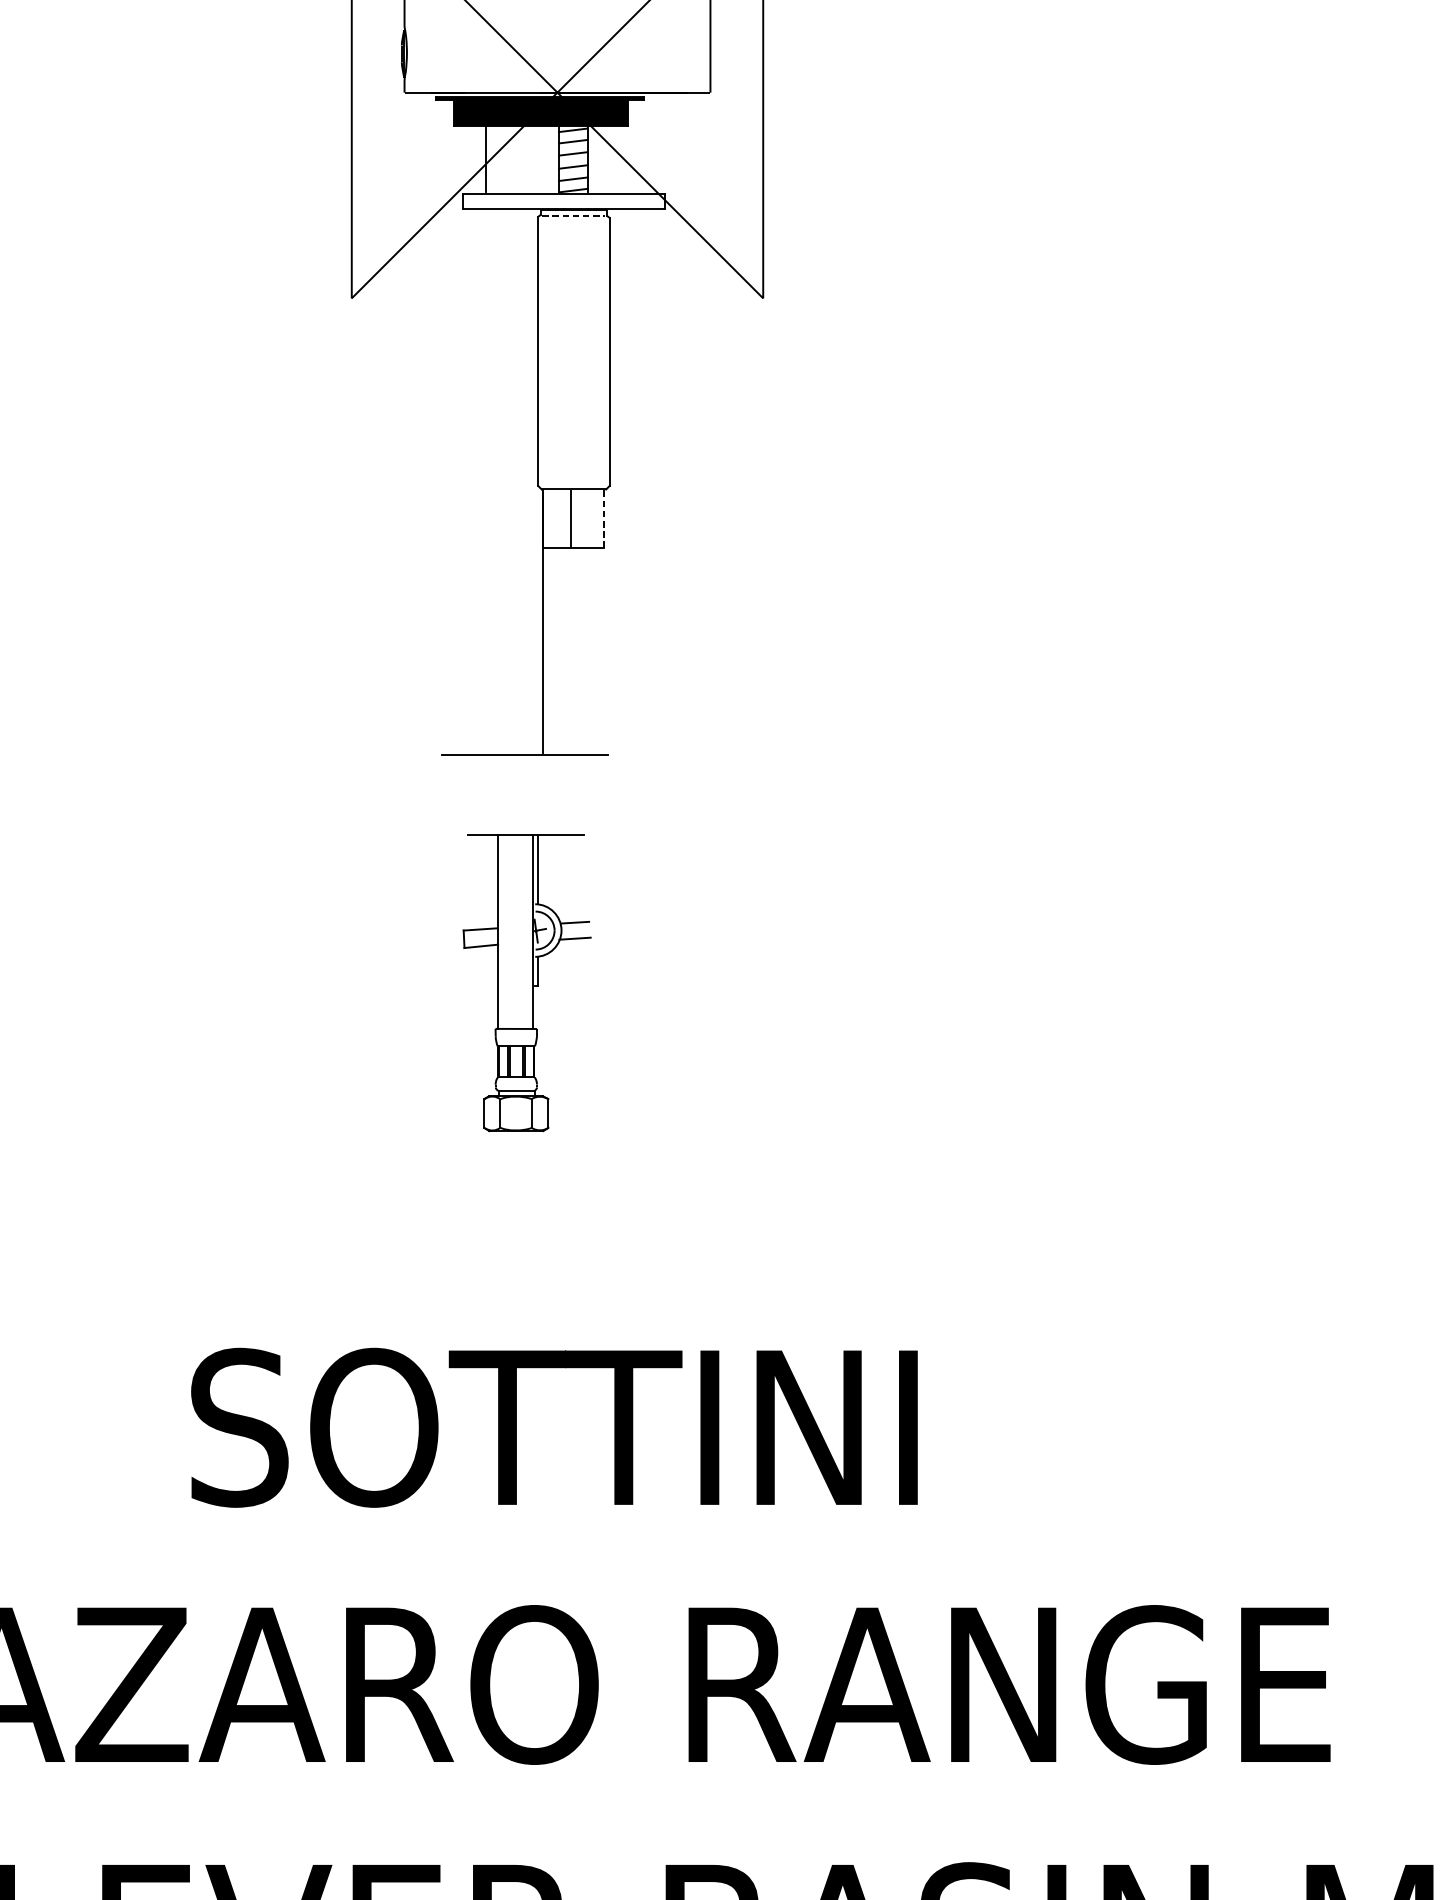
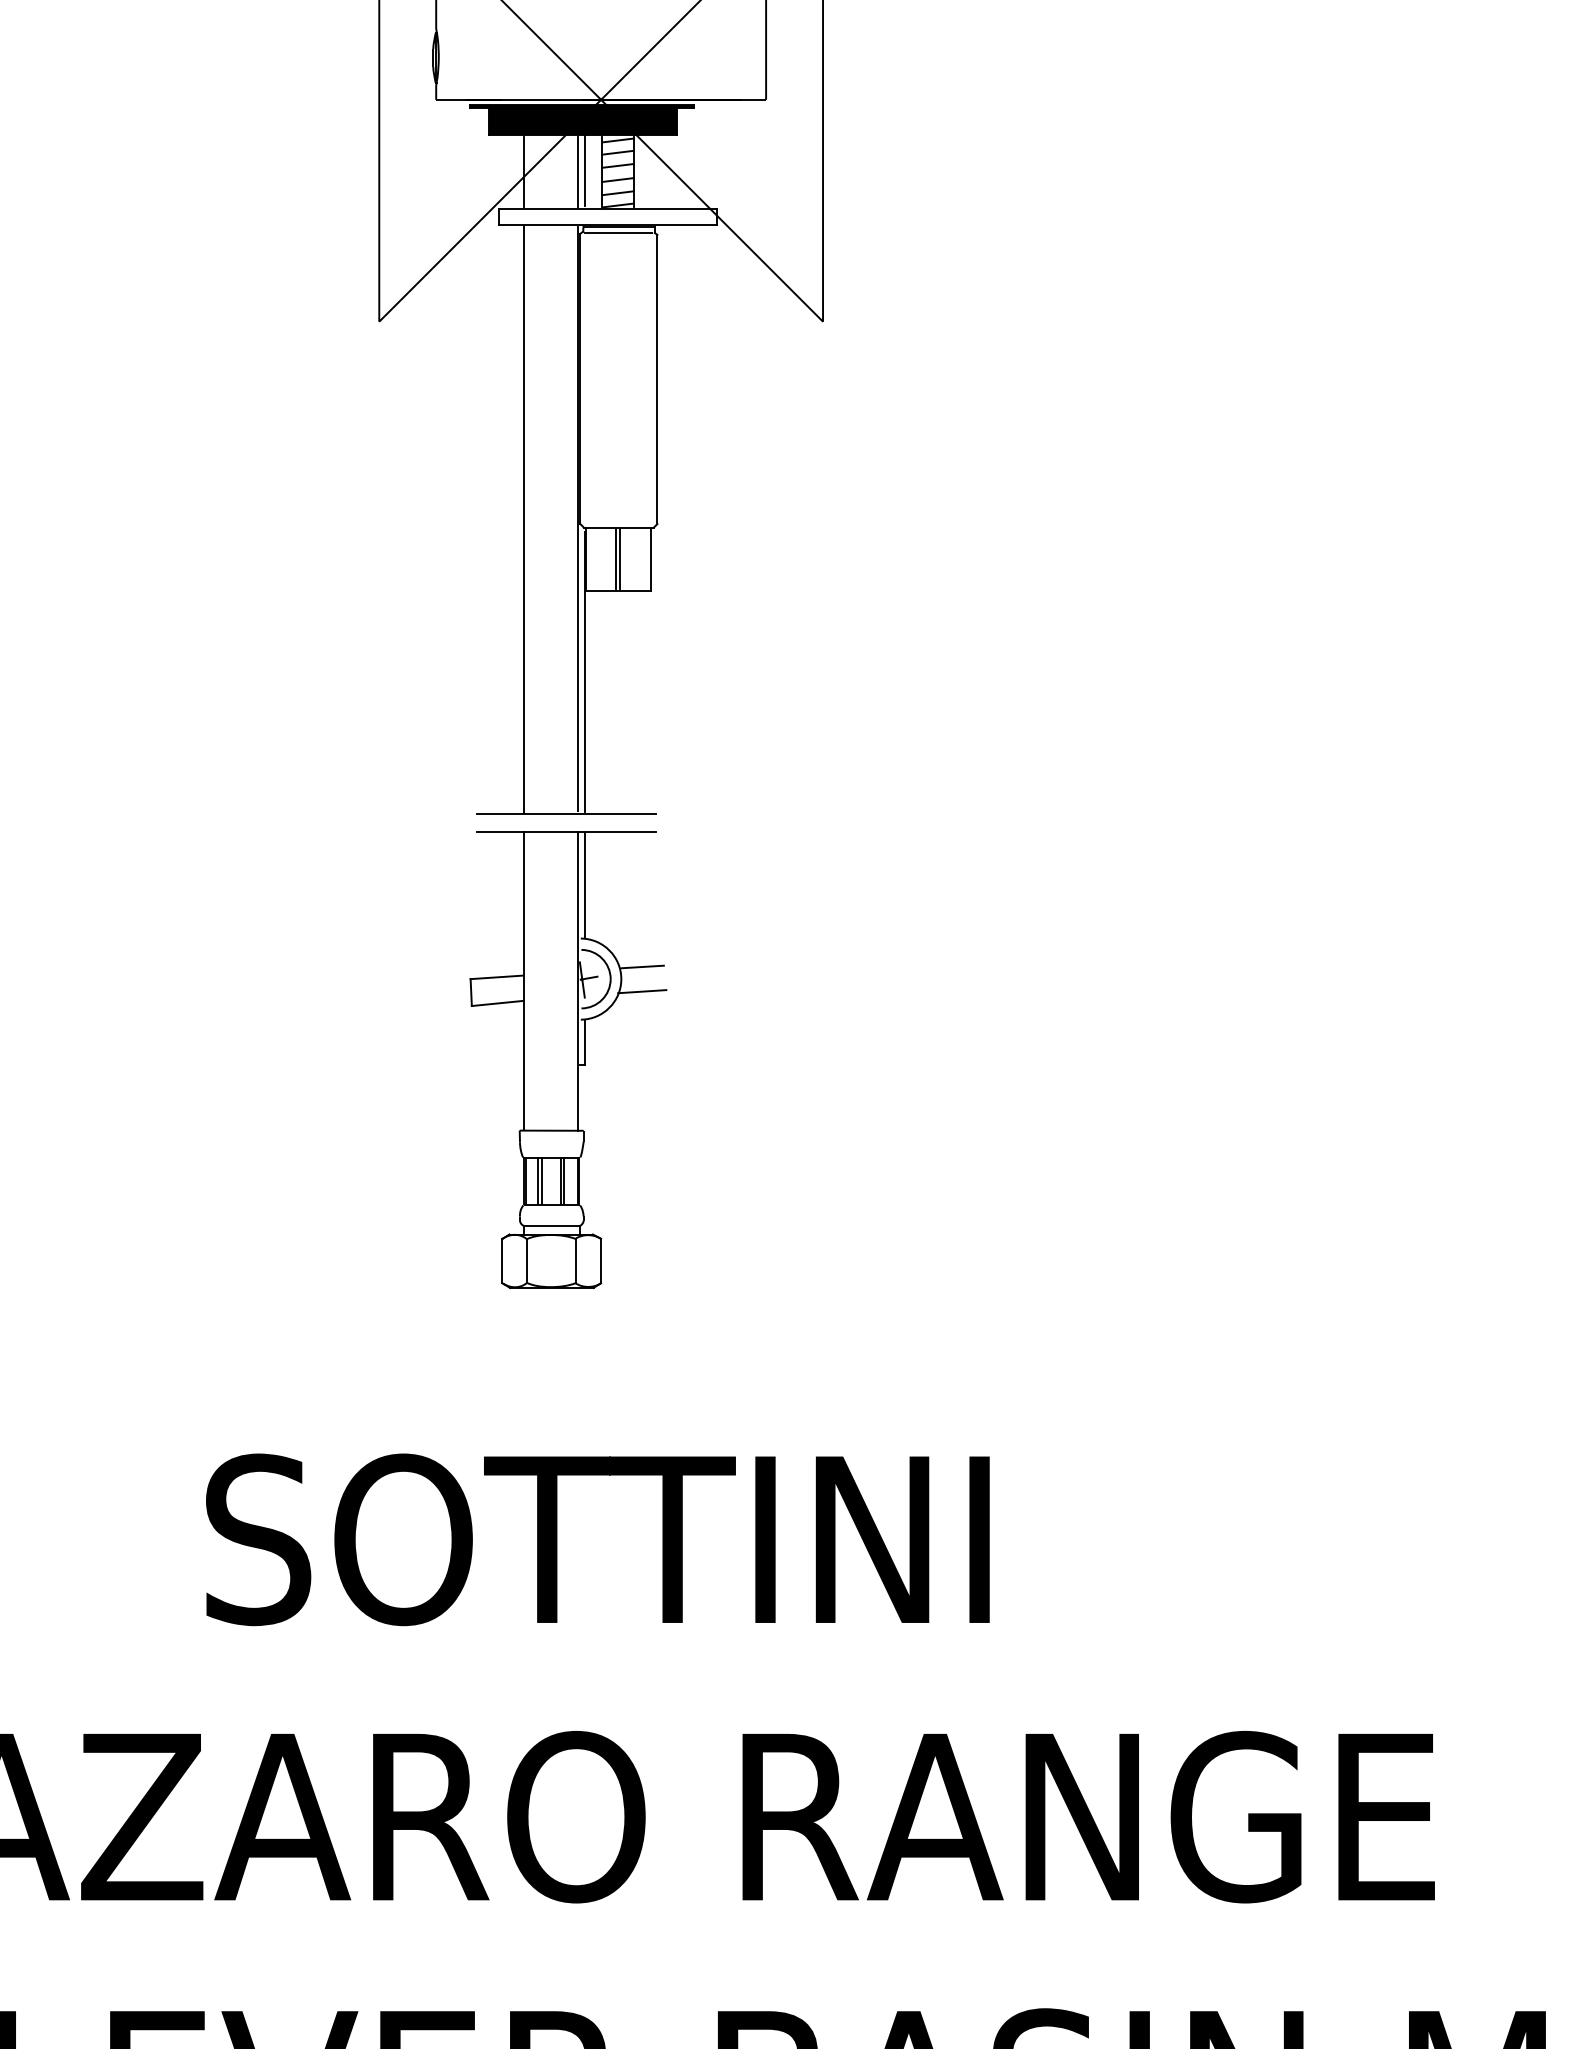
line: (542, 158) -> (585, 170), added
line: (535, 159) -> (577, 171), added
line: (573, 216) -> (618, 233), dashed -> solid
line: (535, 480) -> (577, 518), added
line: (486, 481) -> (524, 519), added
line: (575, 517) -> (620, 558), added
line: (603, 517) -> (650, 558), dashed -> solid
part: (527, 983) -> (568, 1060), size x1.43

